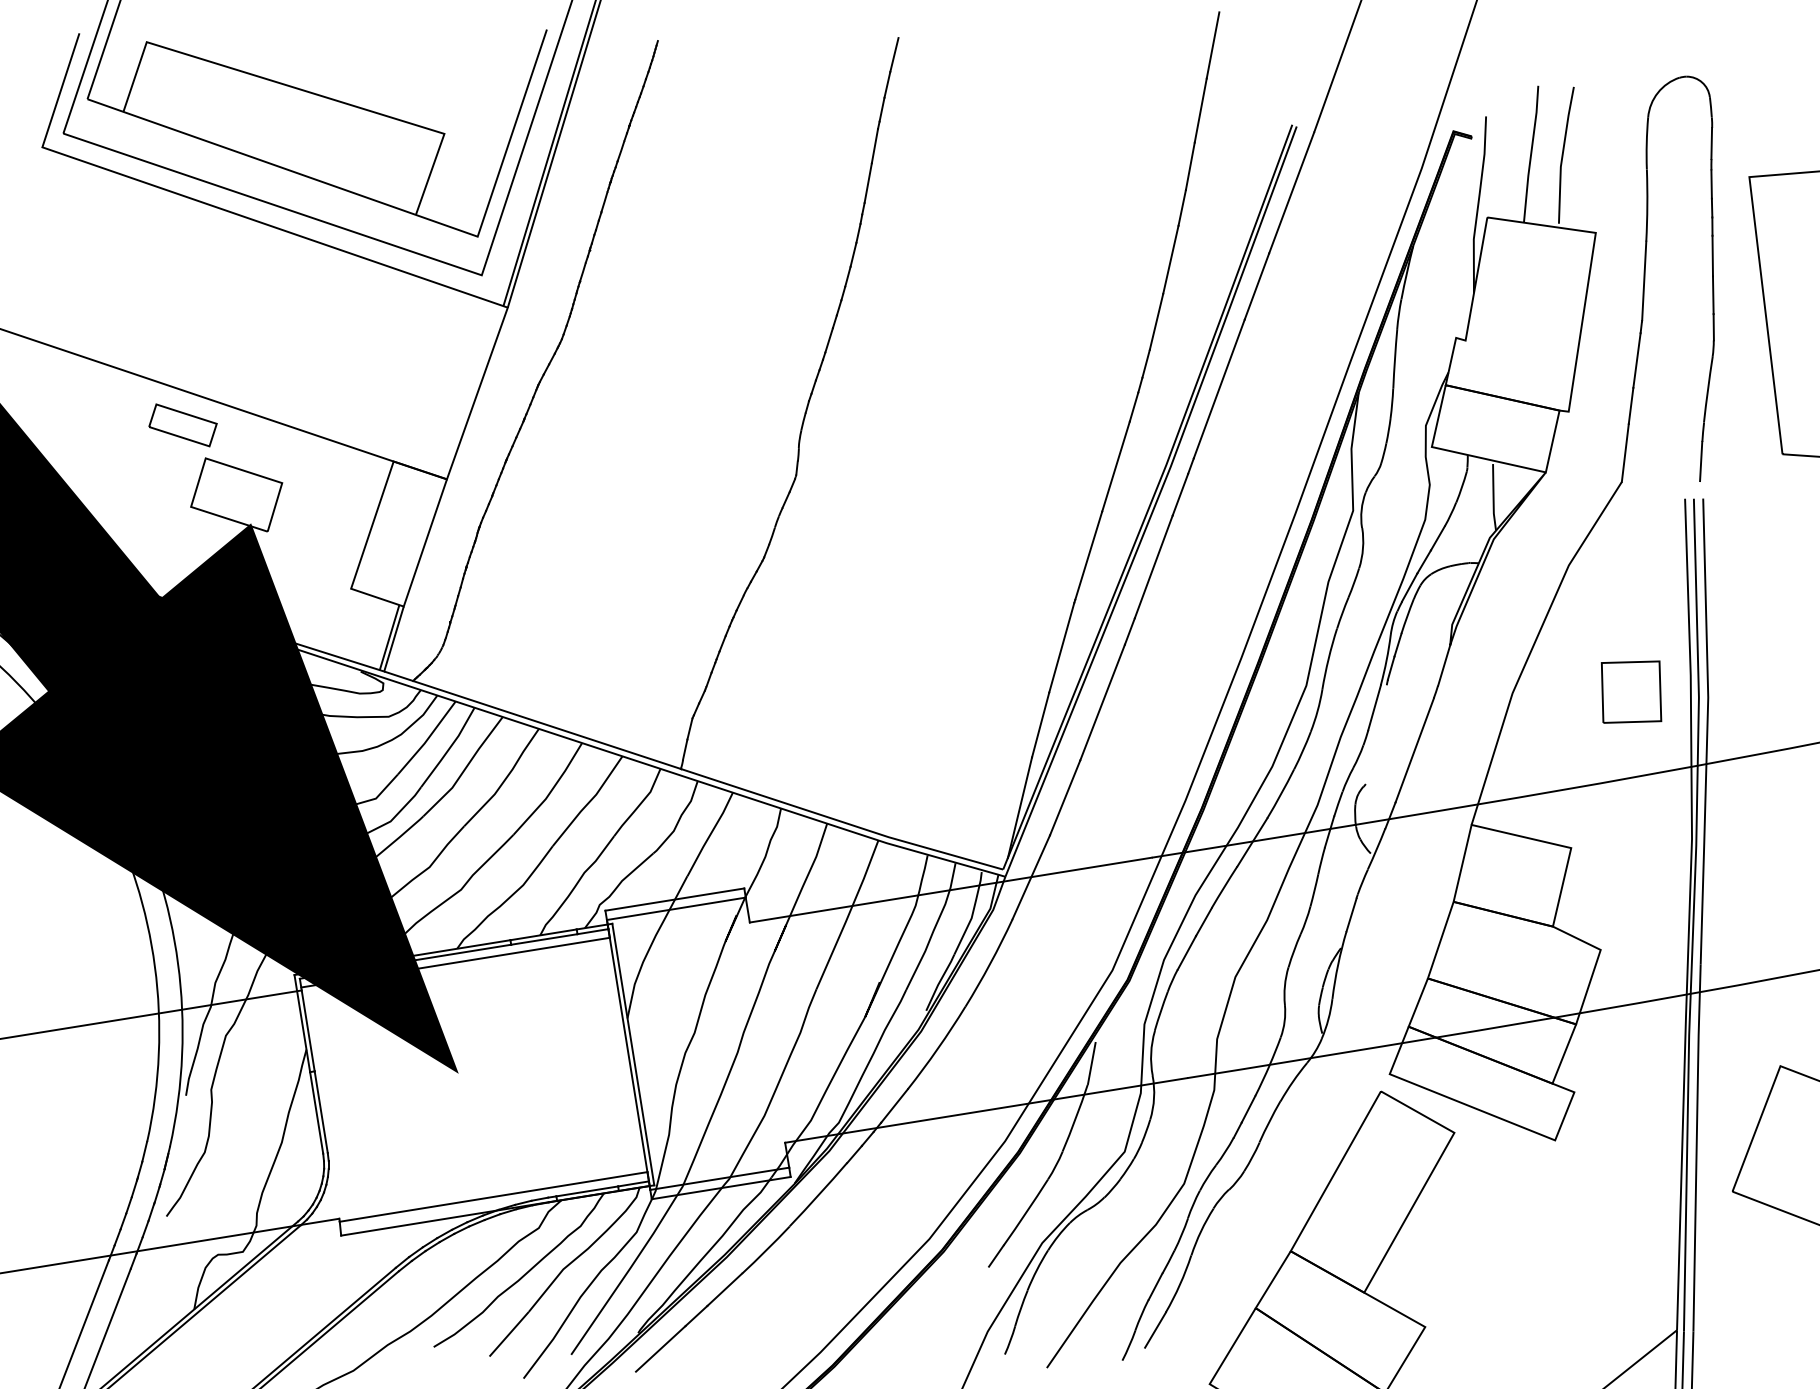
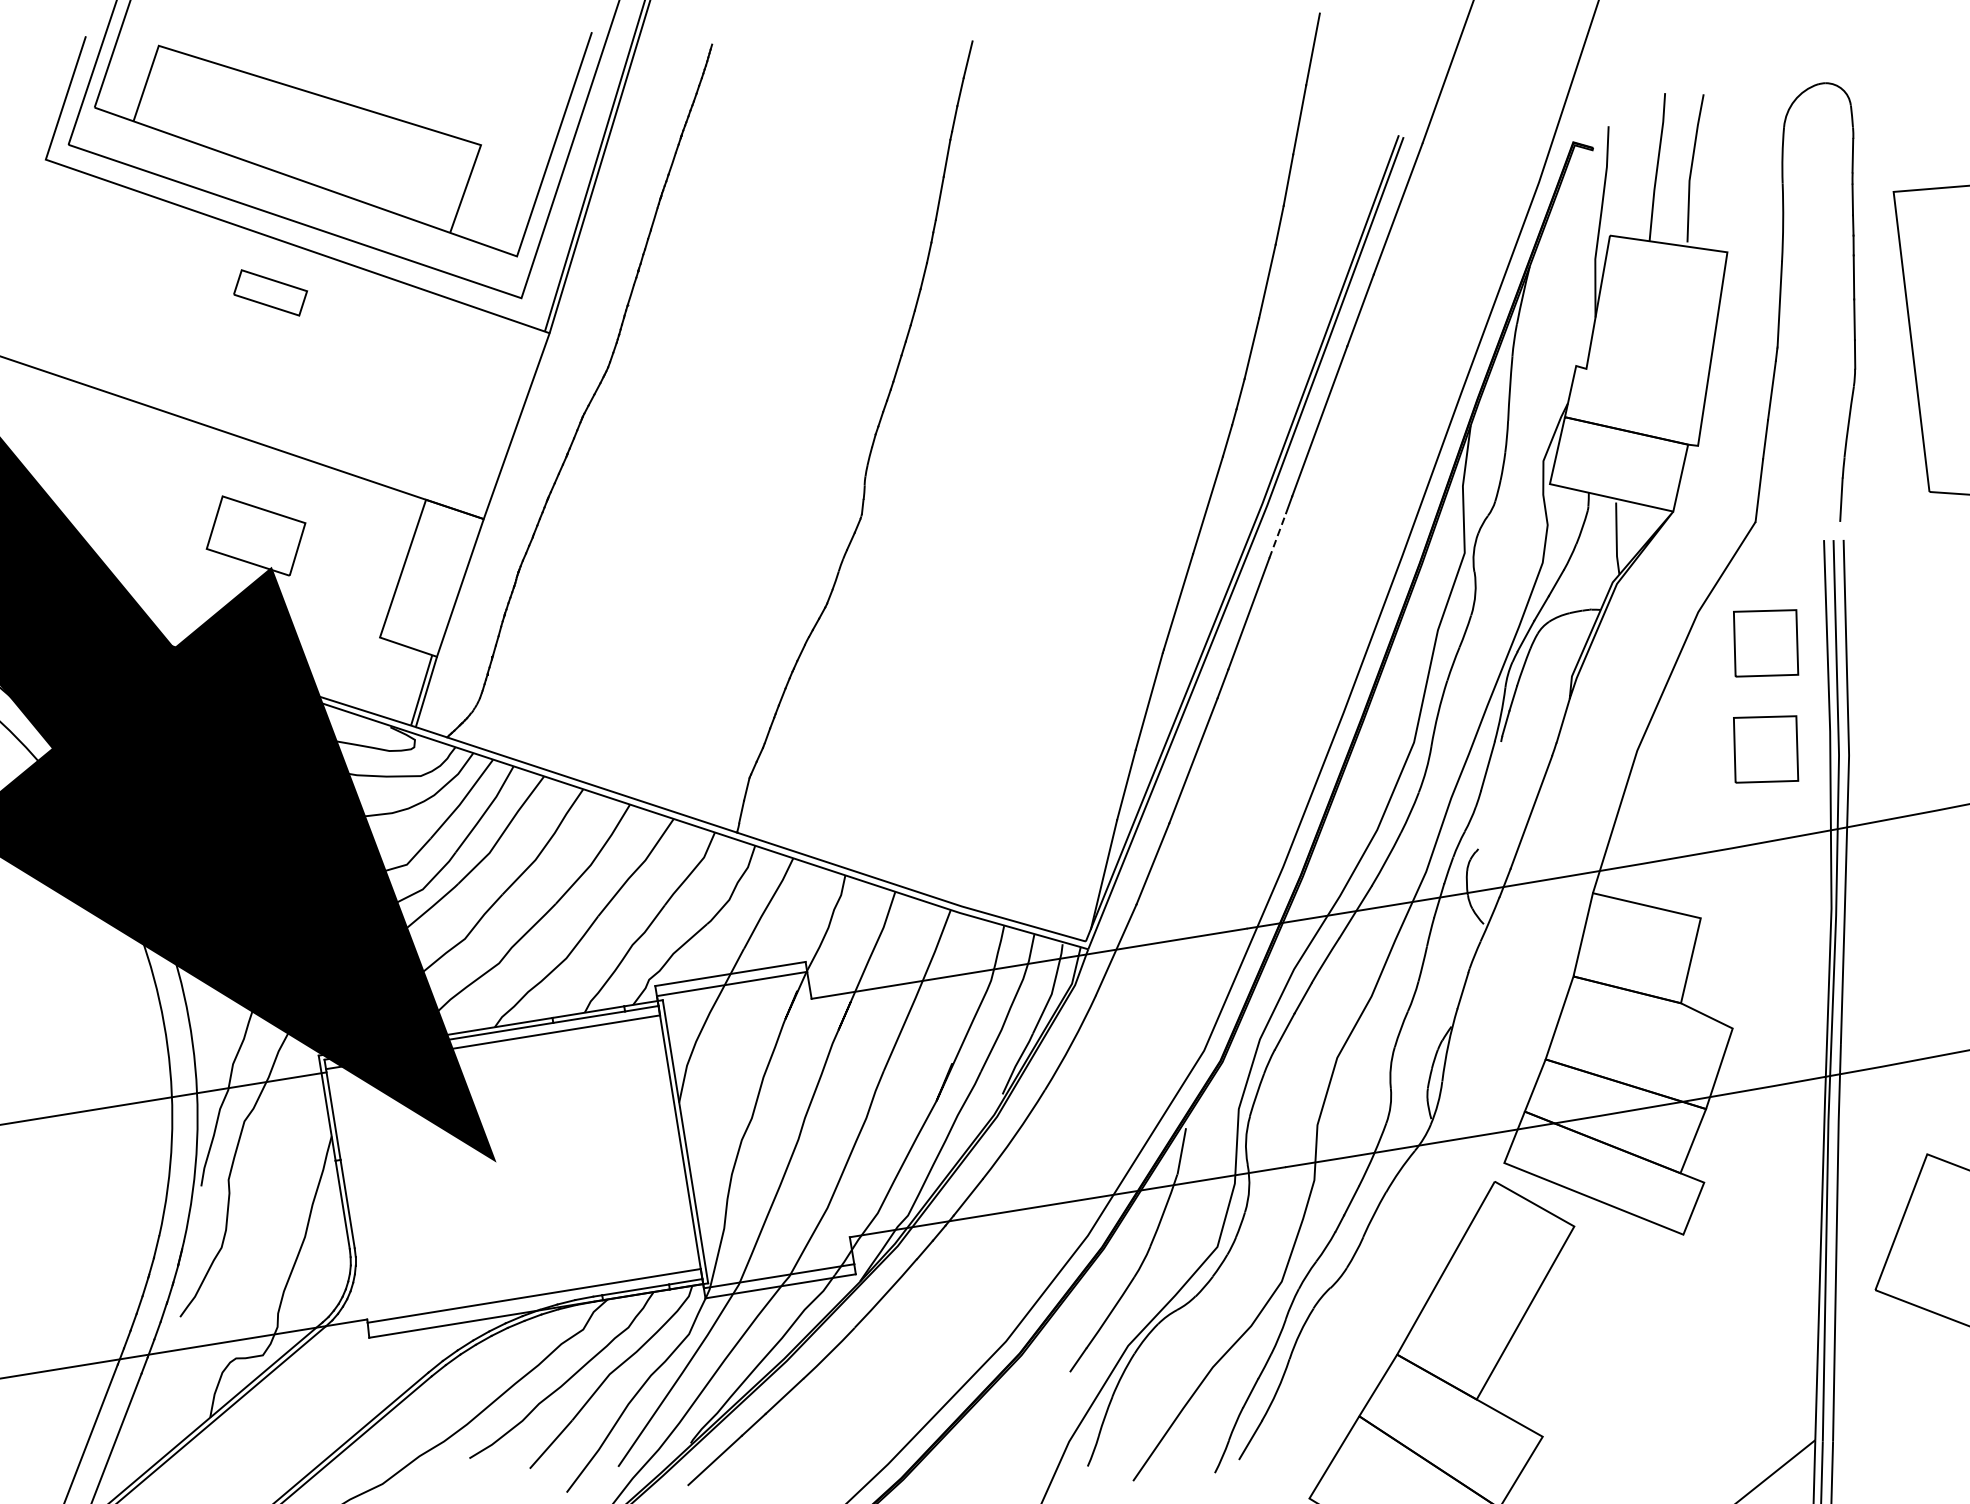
part: (182, 425) -> (270, 293), moved
line: (1180, 494) -> (1277, 535), solid -> dashed
part: (1631, 593) -> (1766, 642), added

